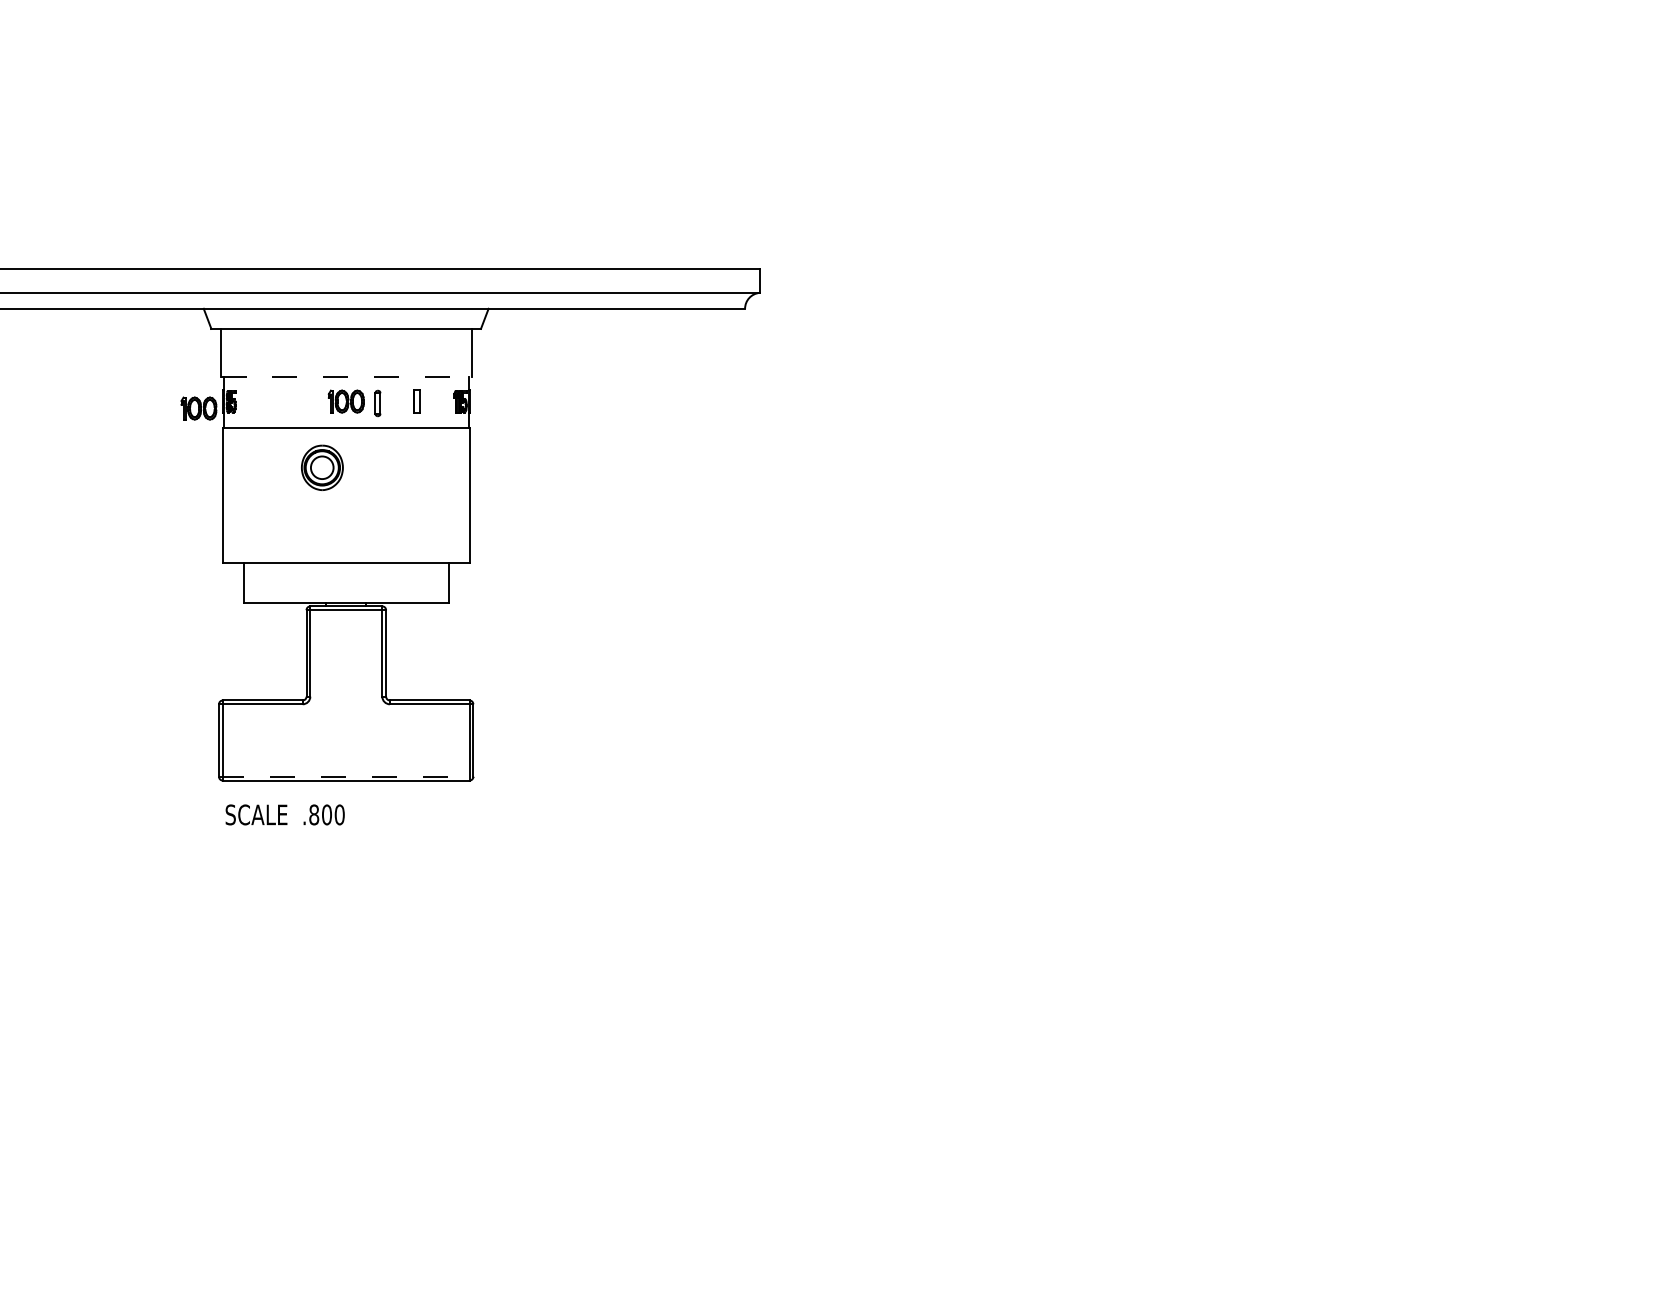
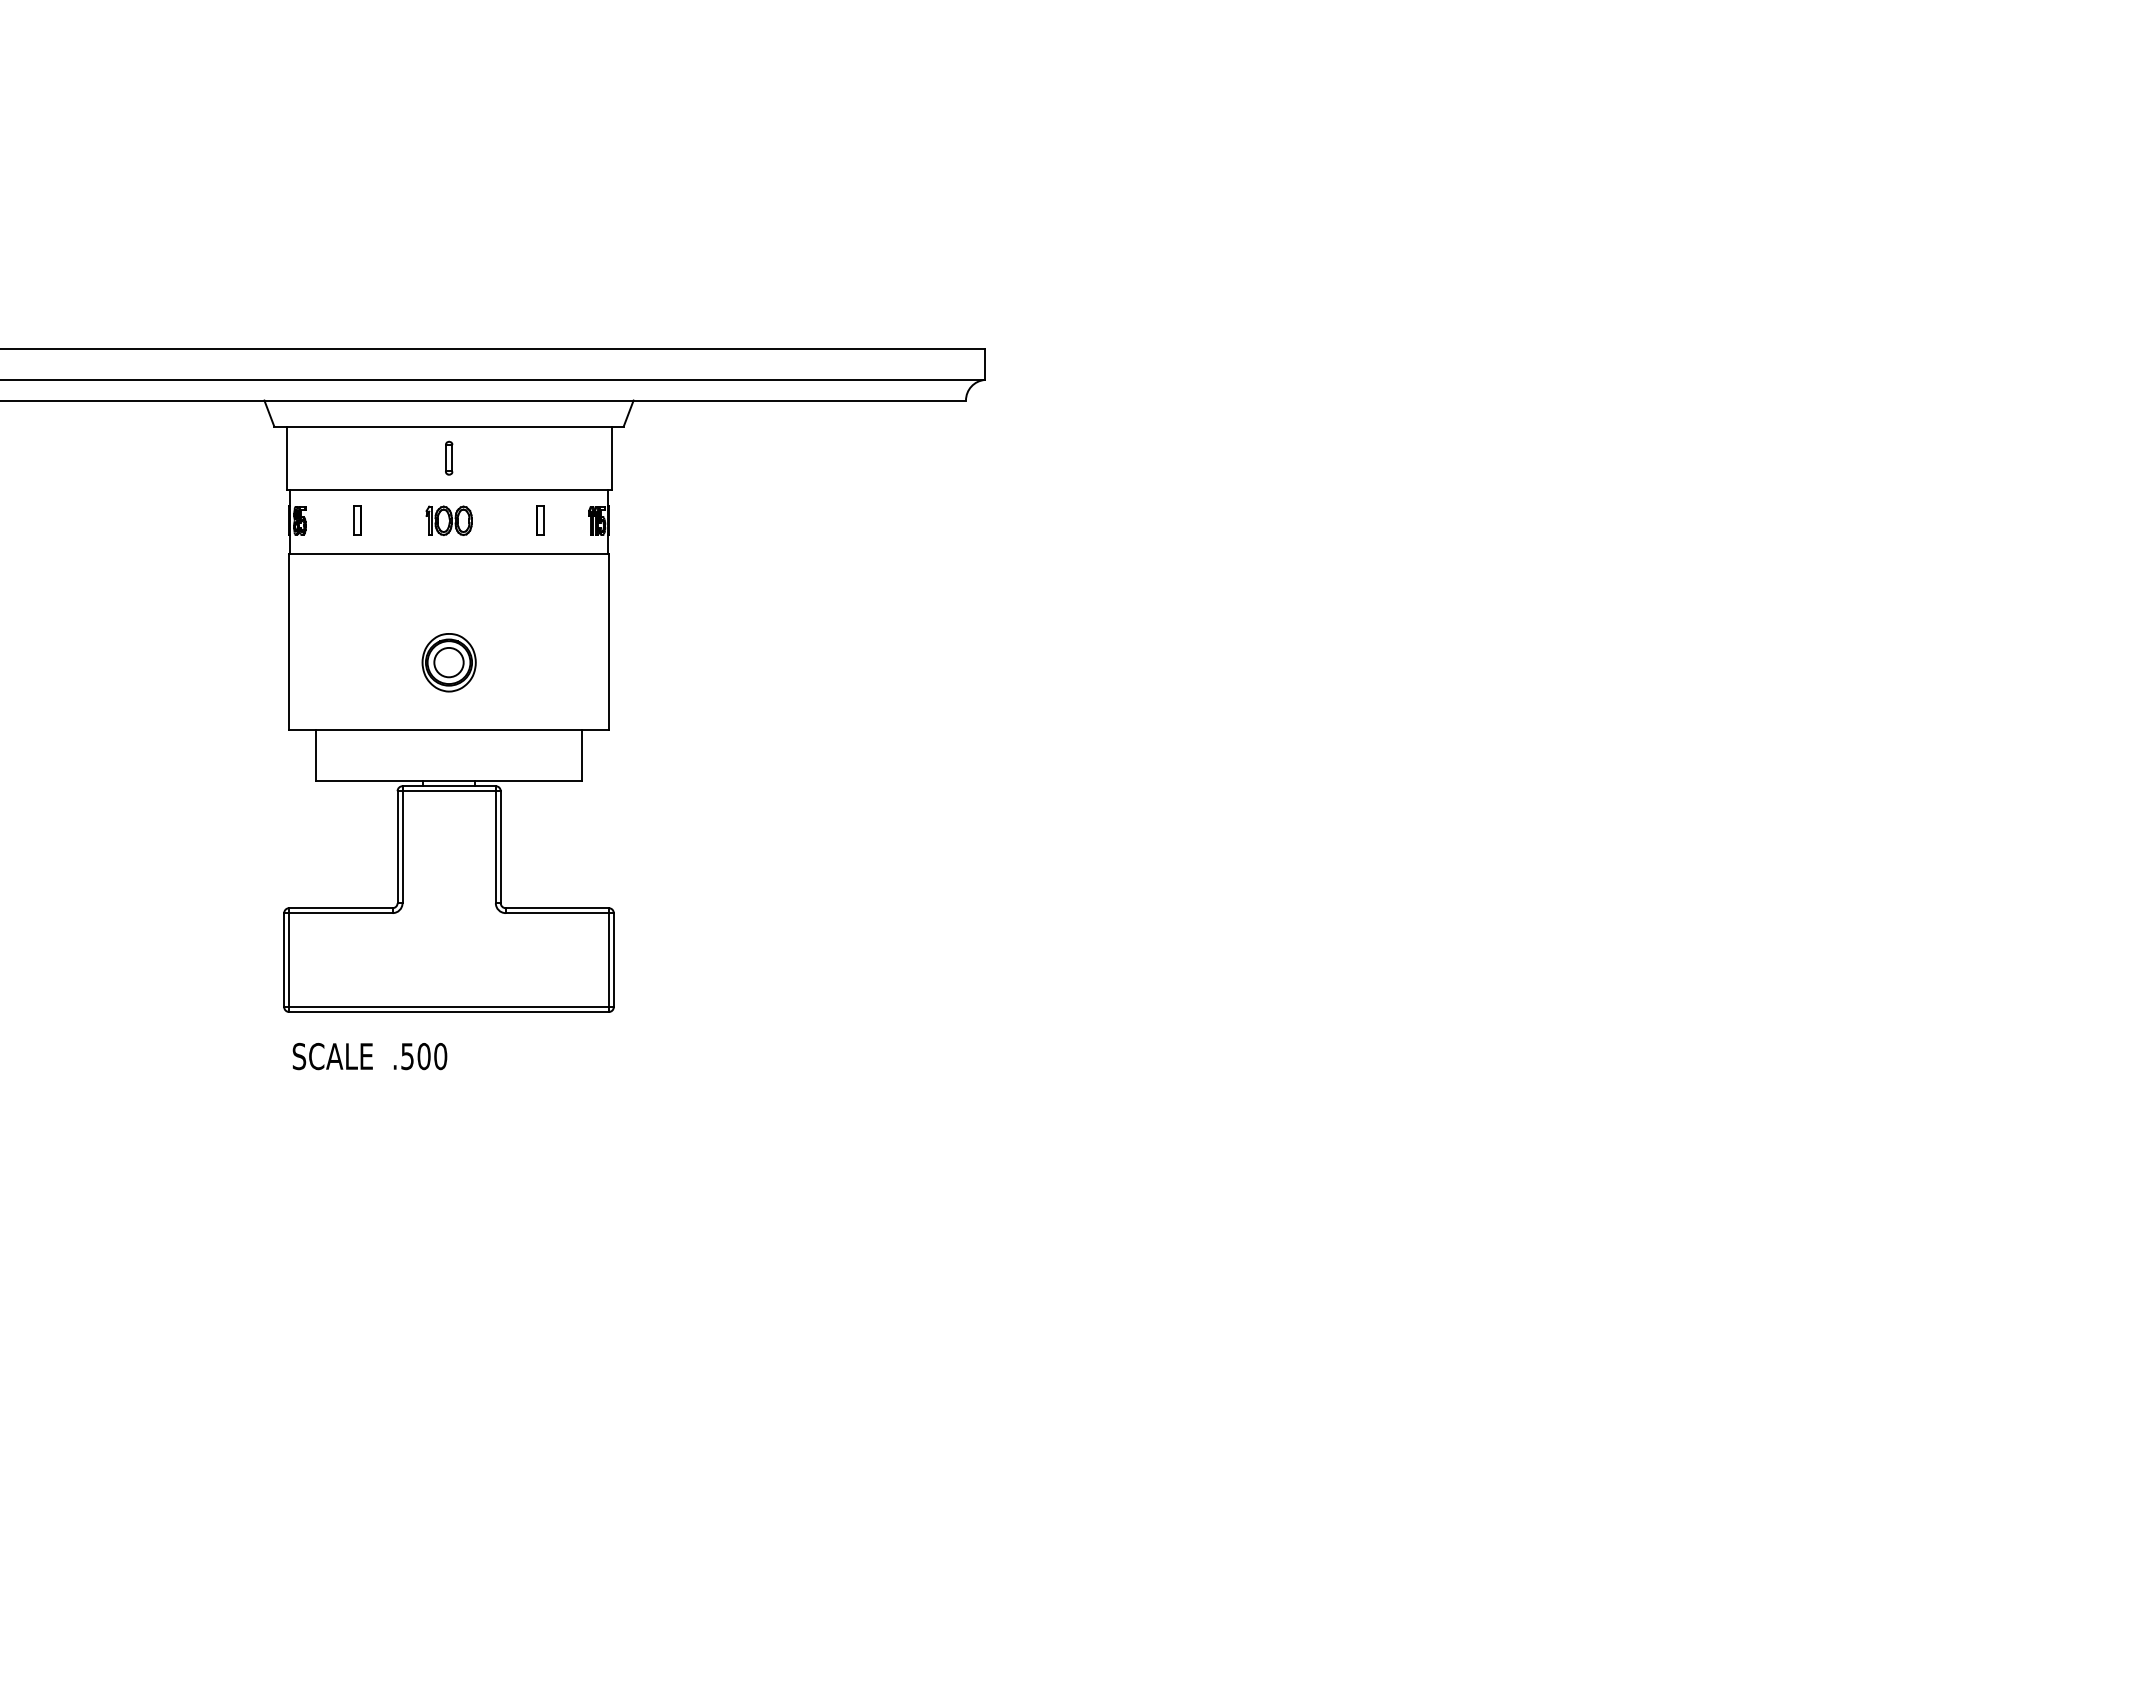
line: (346, 377) -> (449, 489), dashed -> solid
part: (275, 401) -> (357, 520), added
part: (378, 402) -> (449, 457), moved
part: (198, 408) -> (257, 529), removed
part: (321, 467) -> (448, 662), moved
line: (346, 777) -> (449, 1007), dashed -> solid
text: (314, 814) -> (407, 1056), .800 -> .500

